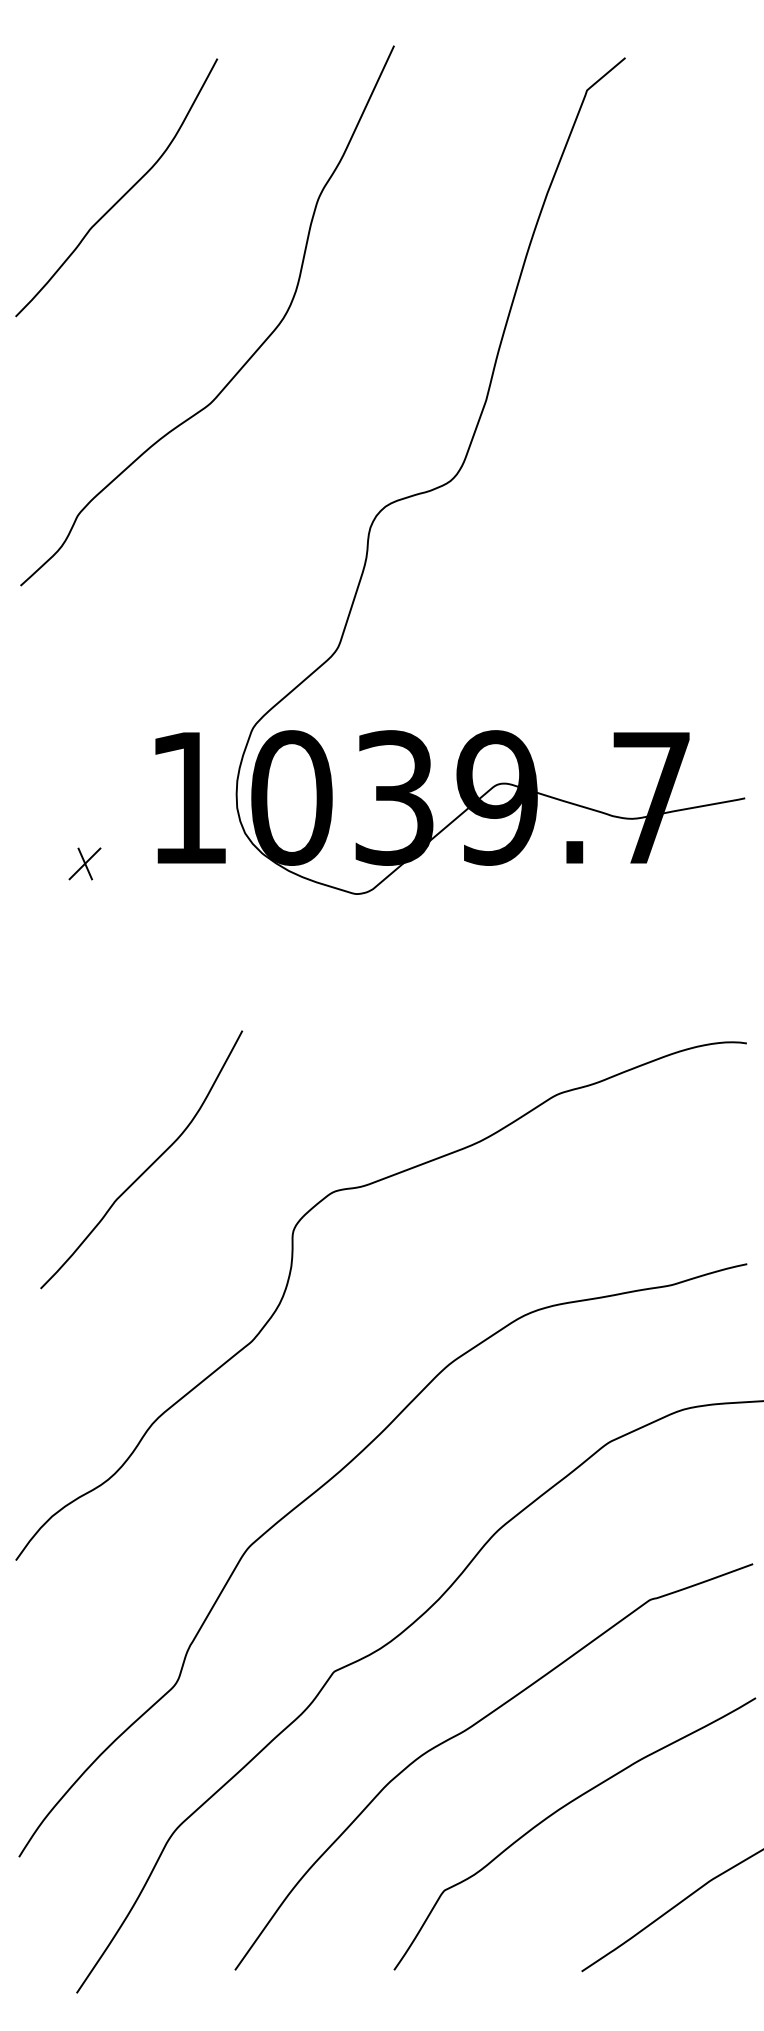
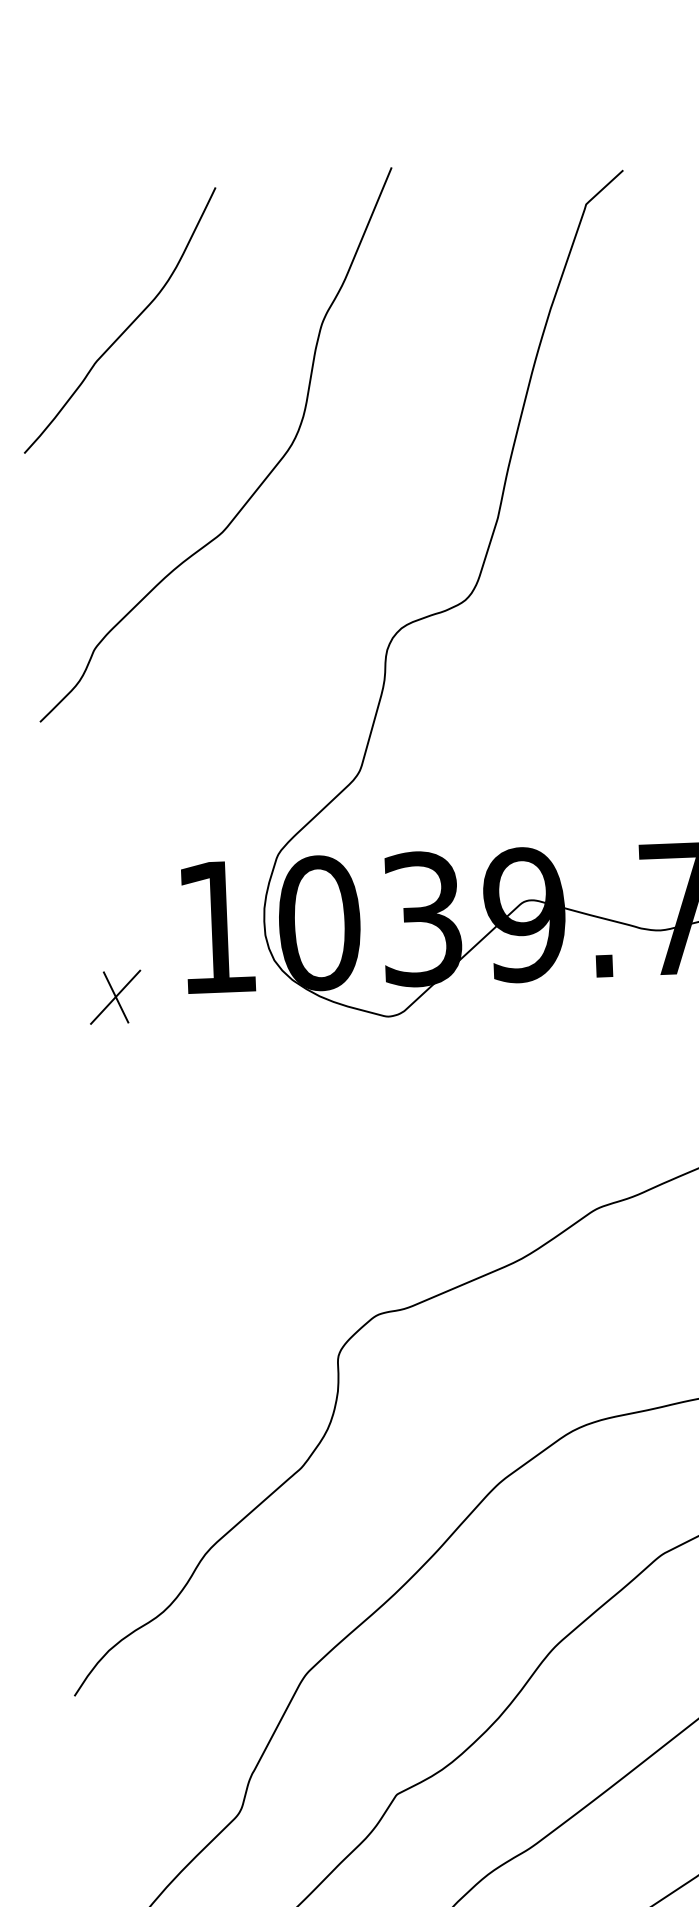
part: (84, 863) -> (115, 997), size x1.67
curve: (148, 1166) -> (191, 1297), removed

